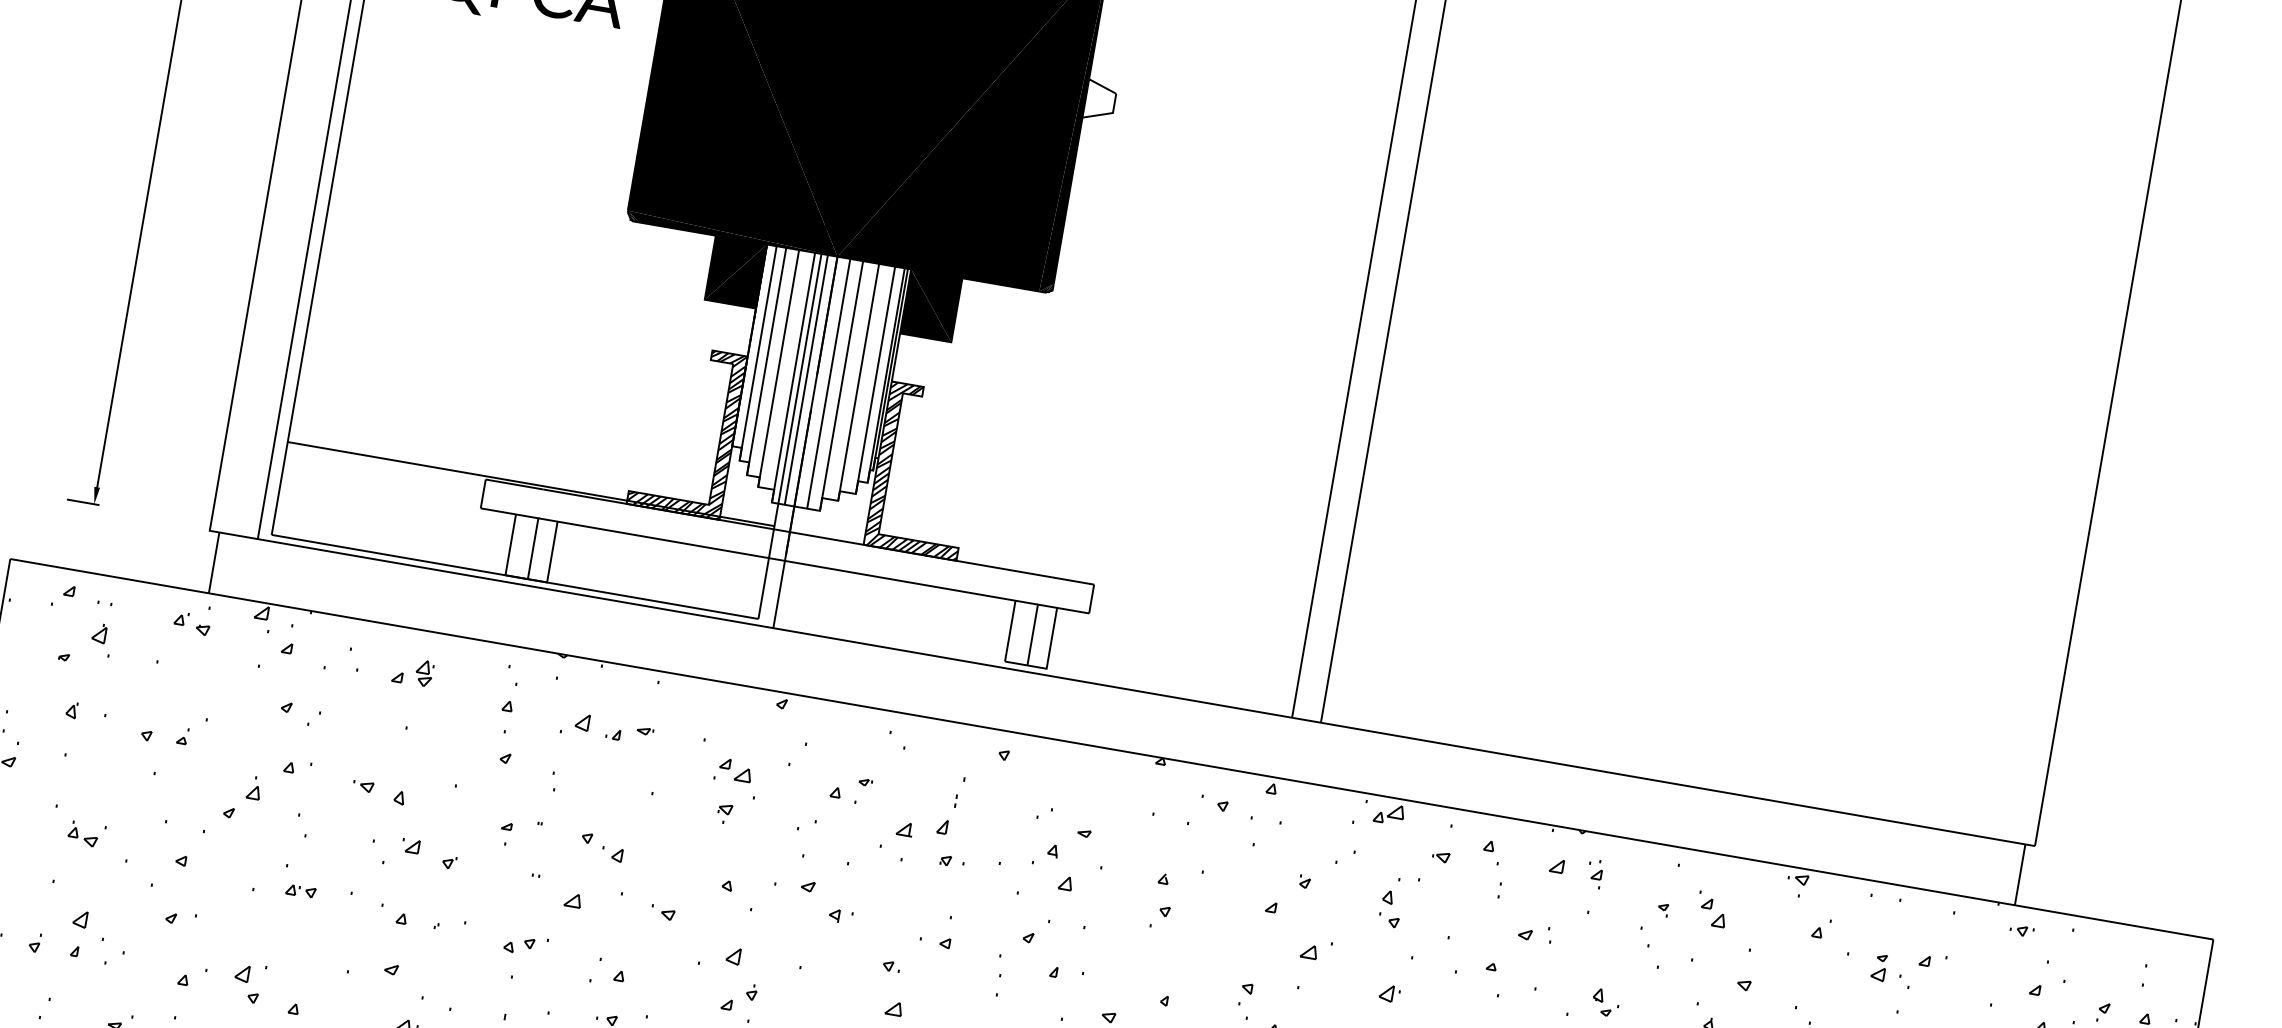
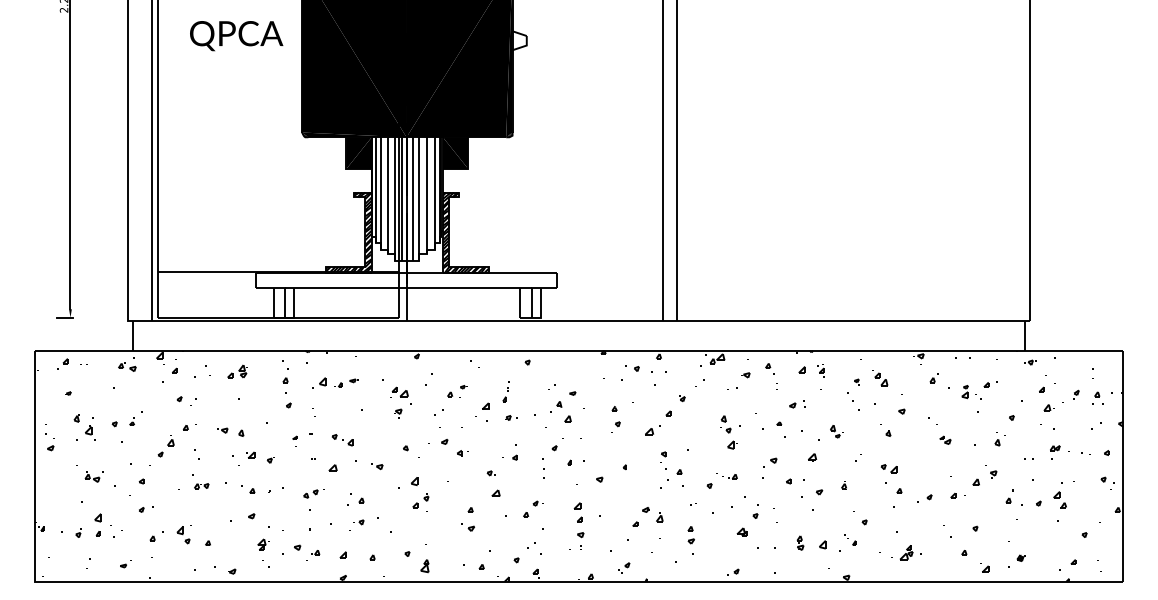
part: (102, 638) -> (90, 432), moved
part: (948, 805) -> (505, 391), size x0.71
part: (1389, 909) -> (725, 424), moved
part: (1315, 950) -> (652, 430), moved

